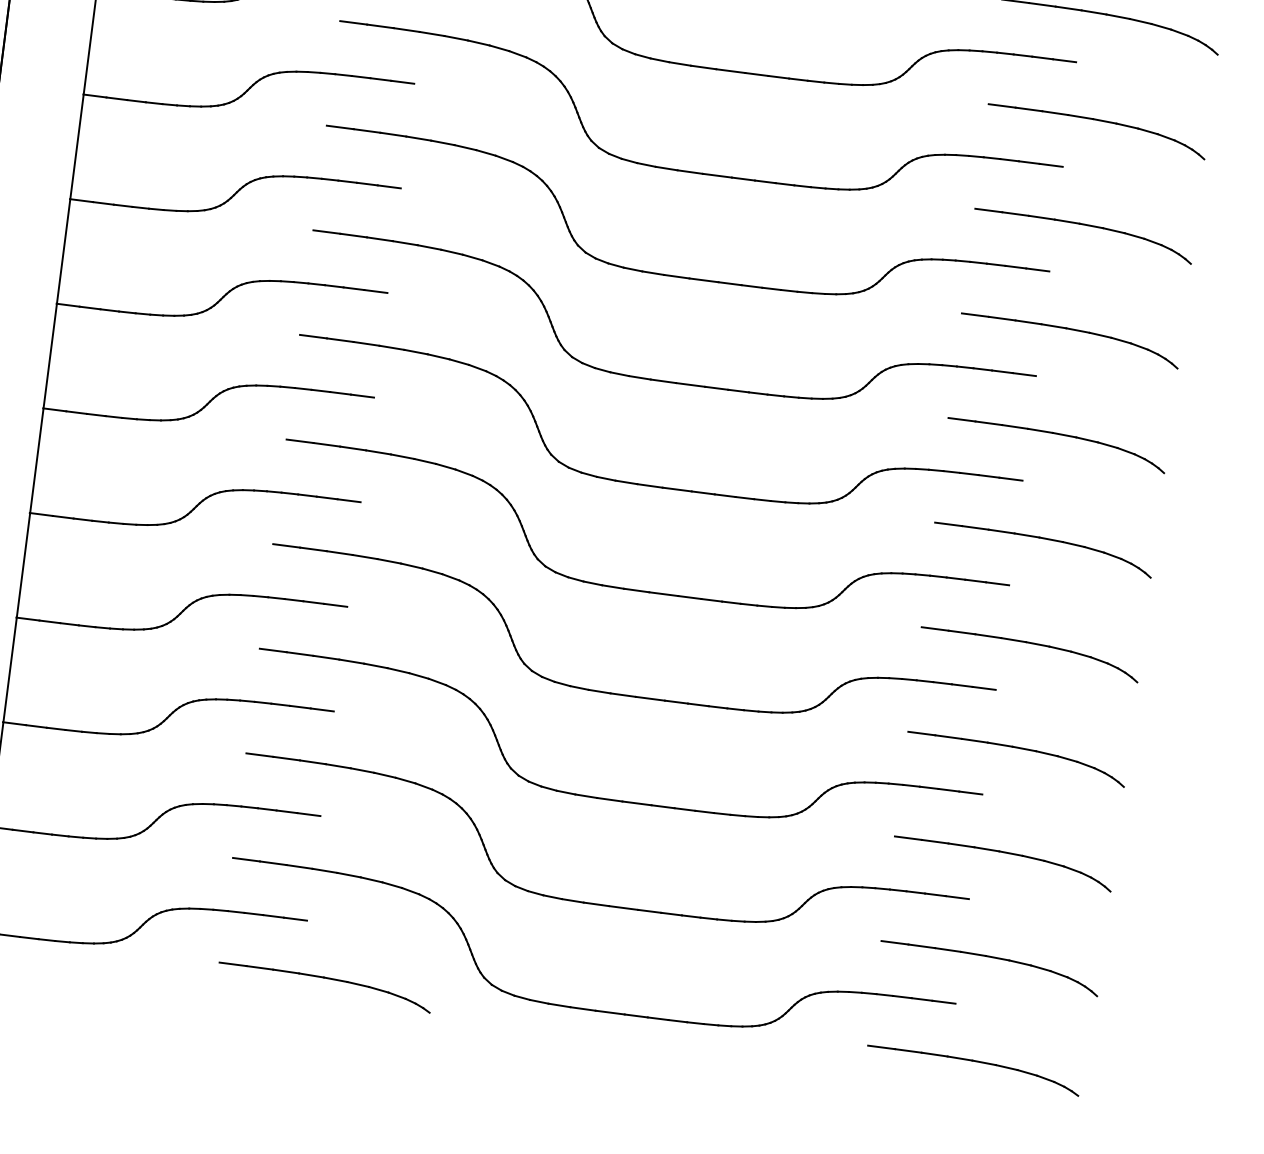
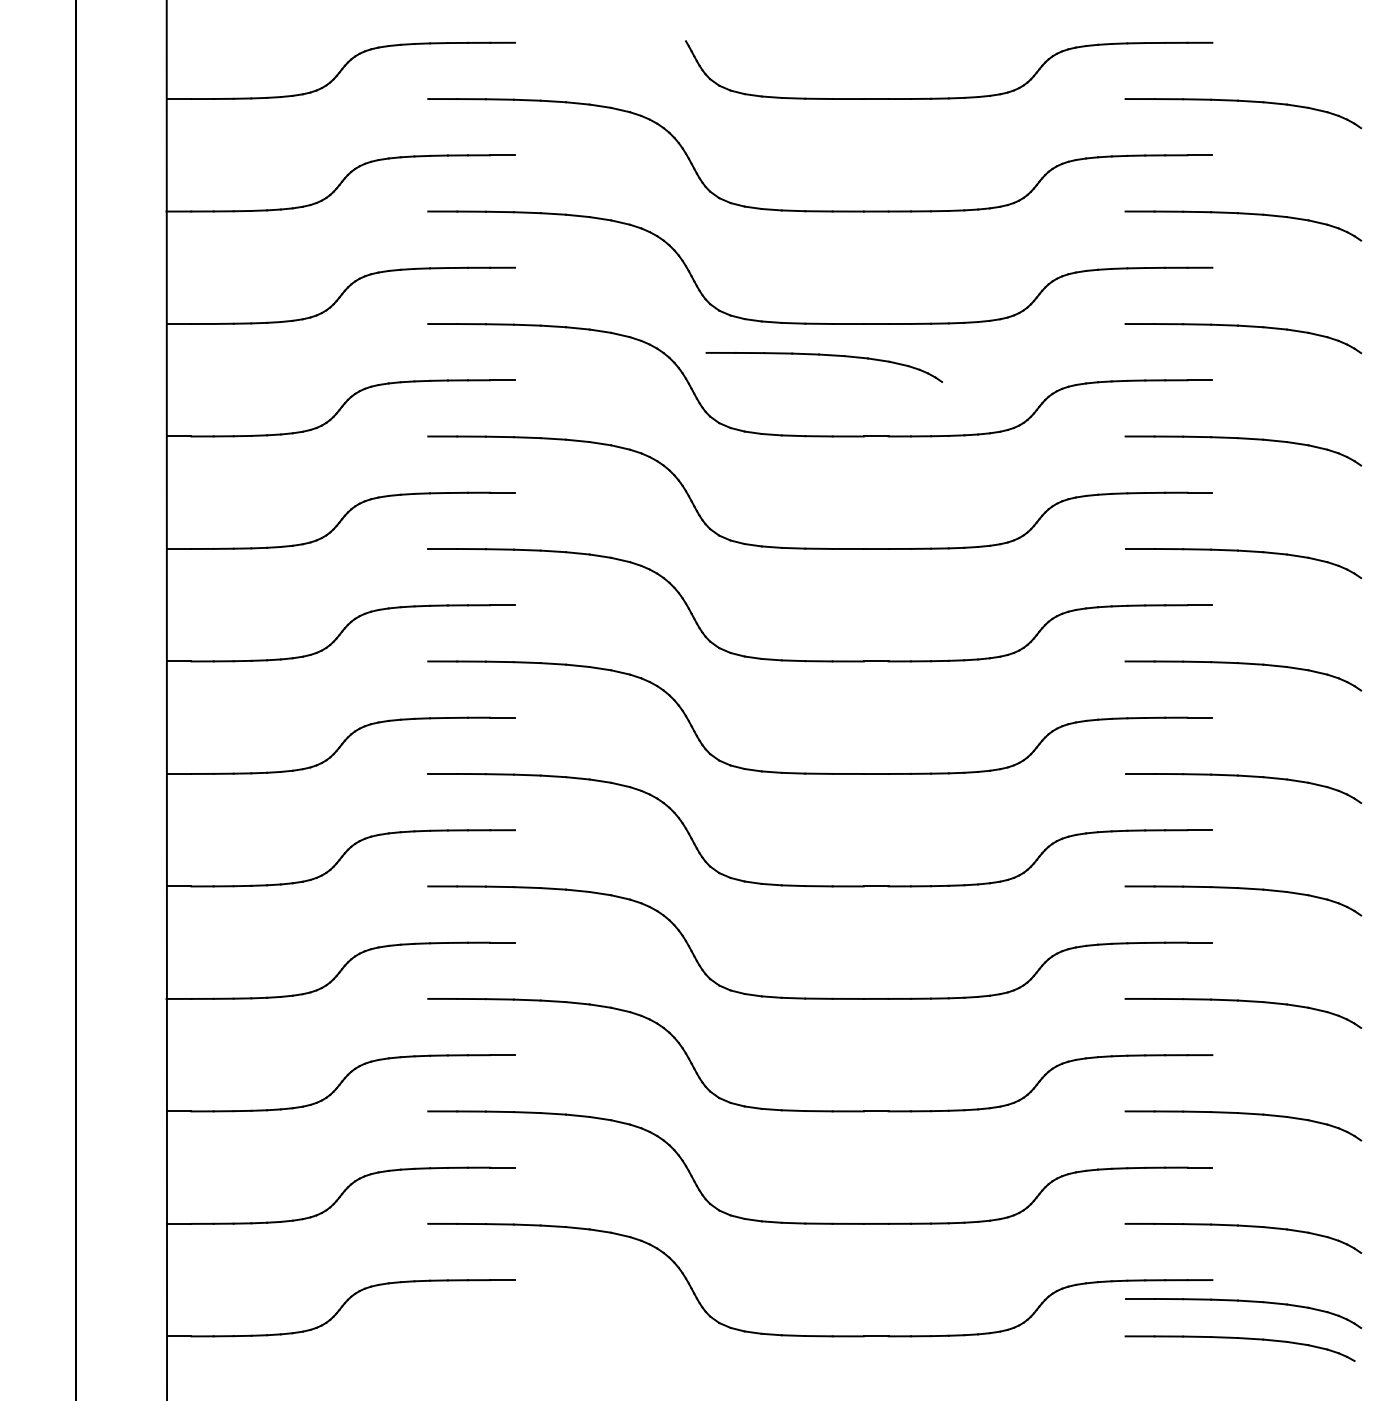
part: (704, 97) -> (824, 355), added
part: (326, 979) -> (543, 1339), removed
part: (985, 1028) -> (1247, 1302), added

